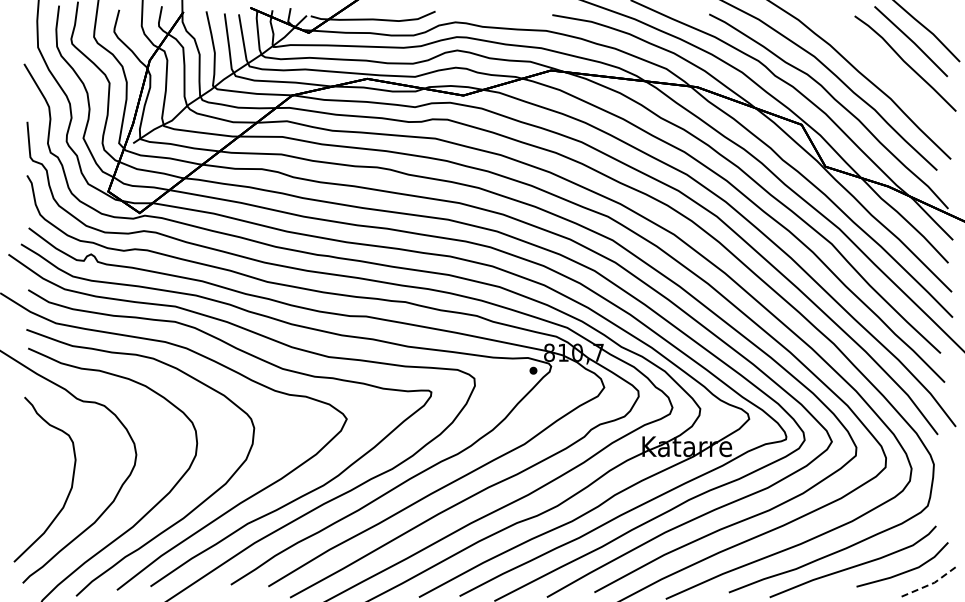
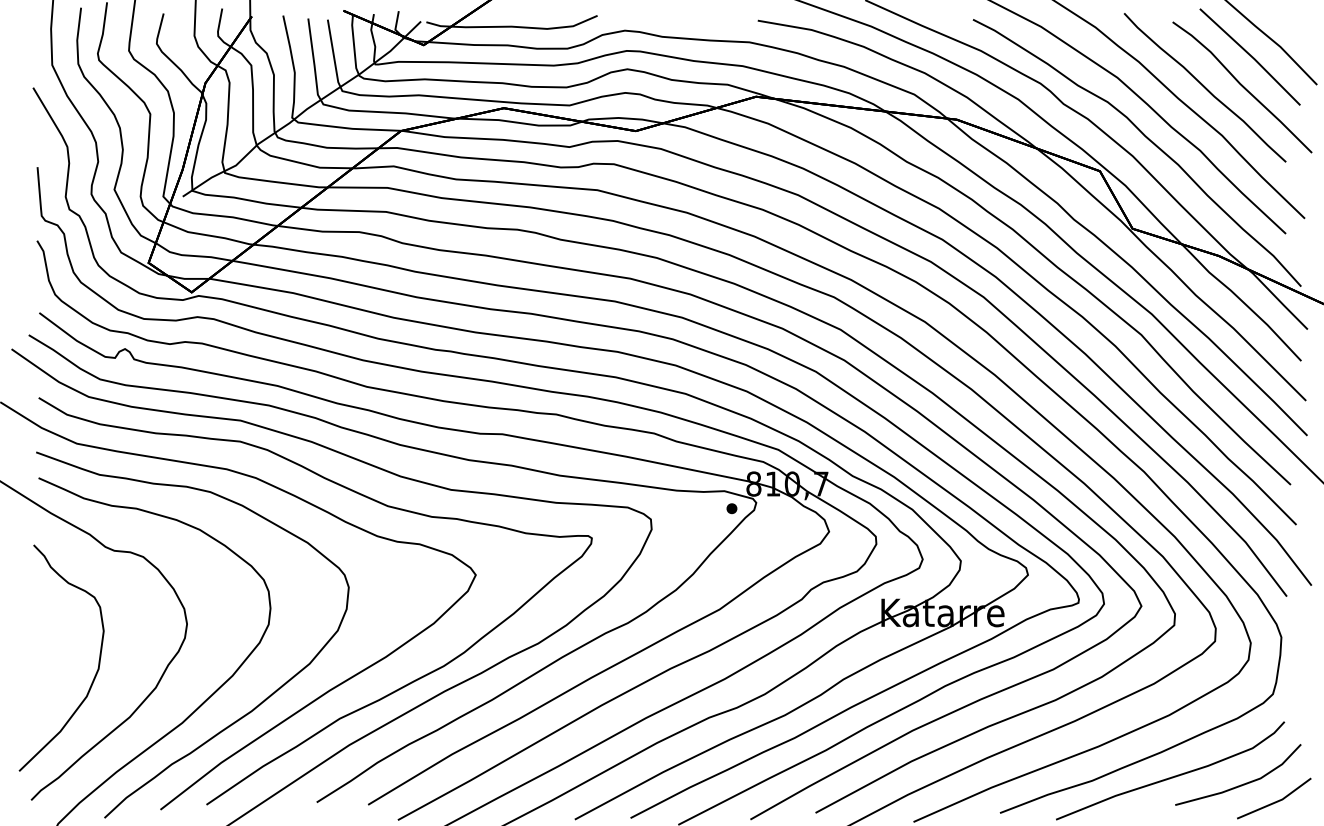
curve: (878, 63) -> (1205, 87), added
line: (931, 584) -> (1278, 801), dashed -> solid

